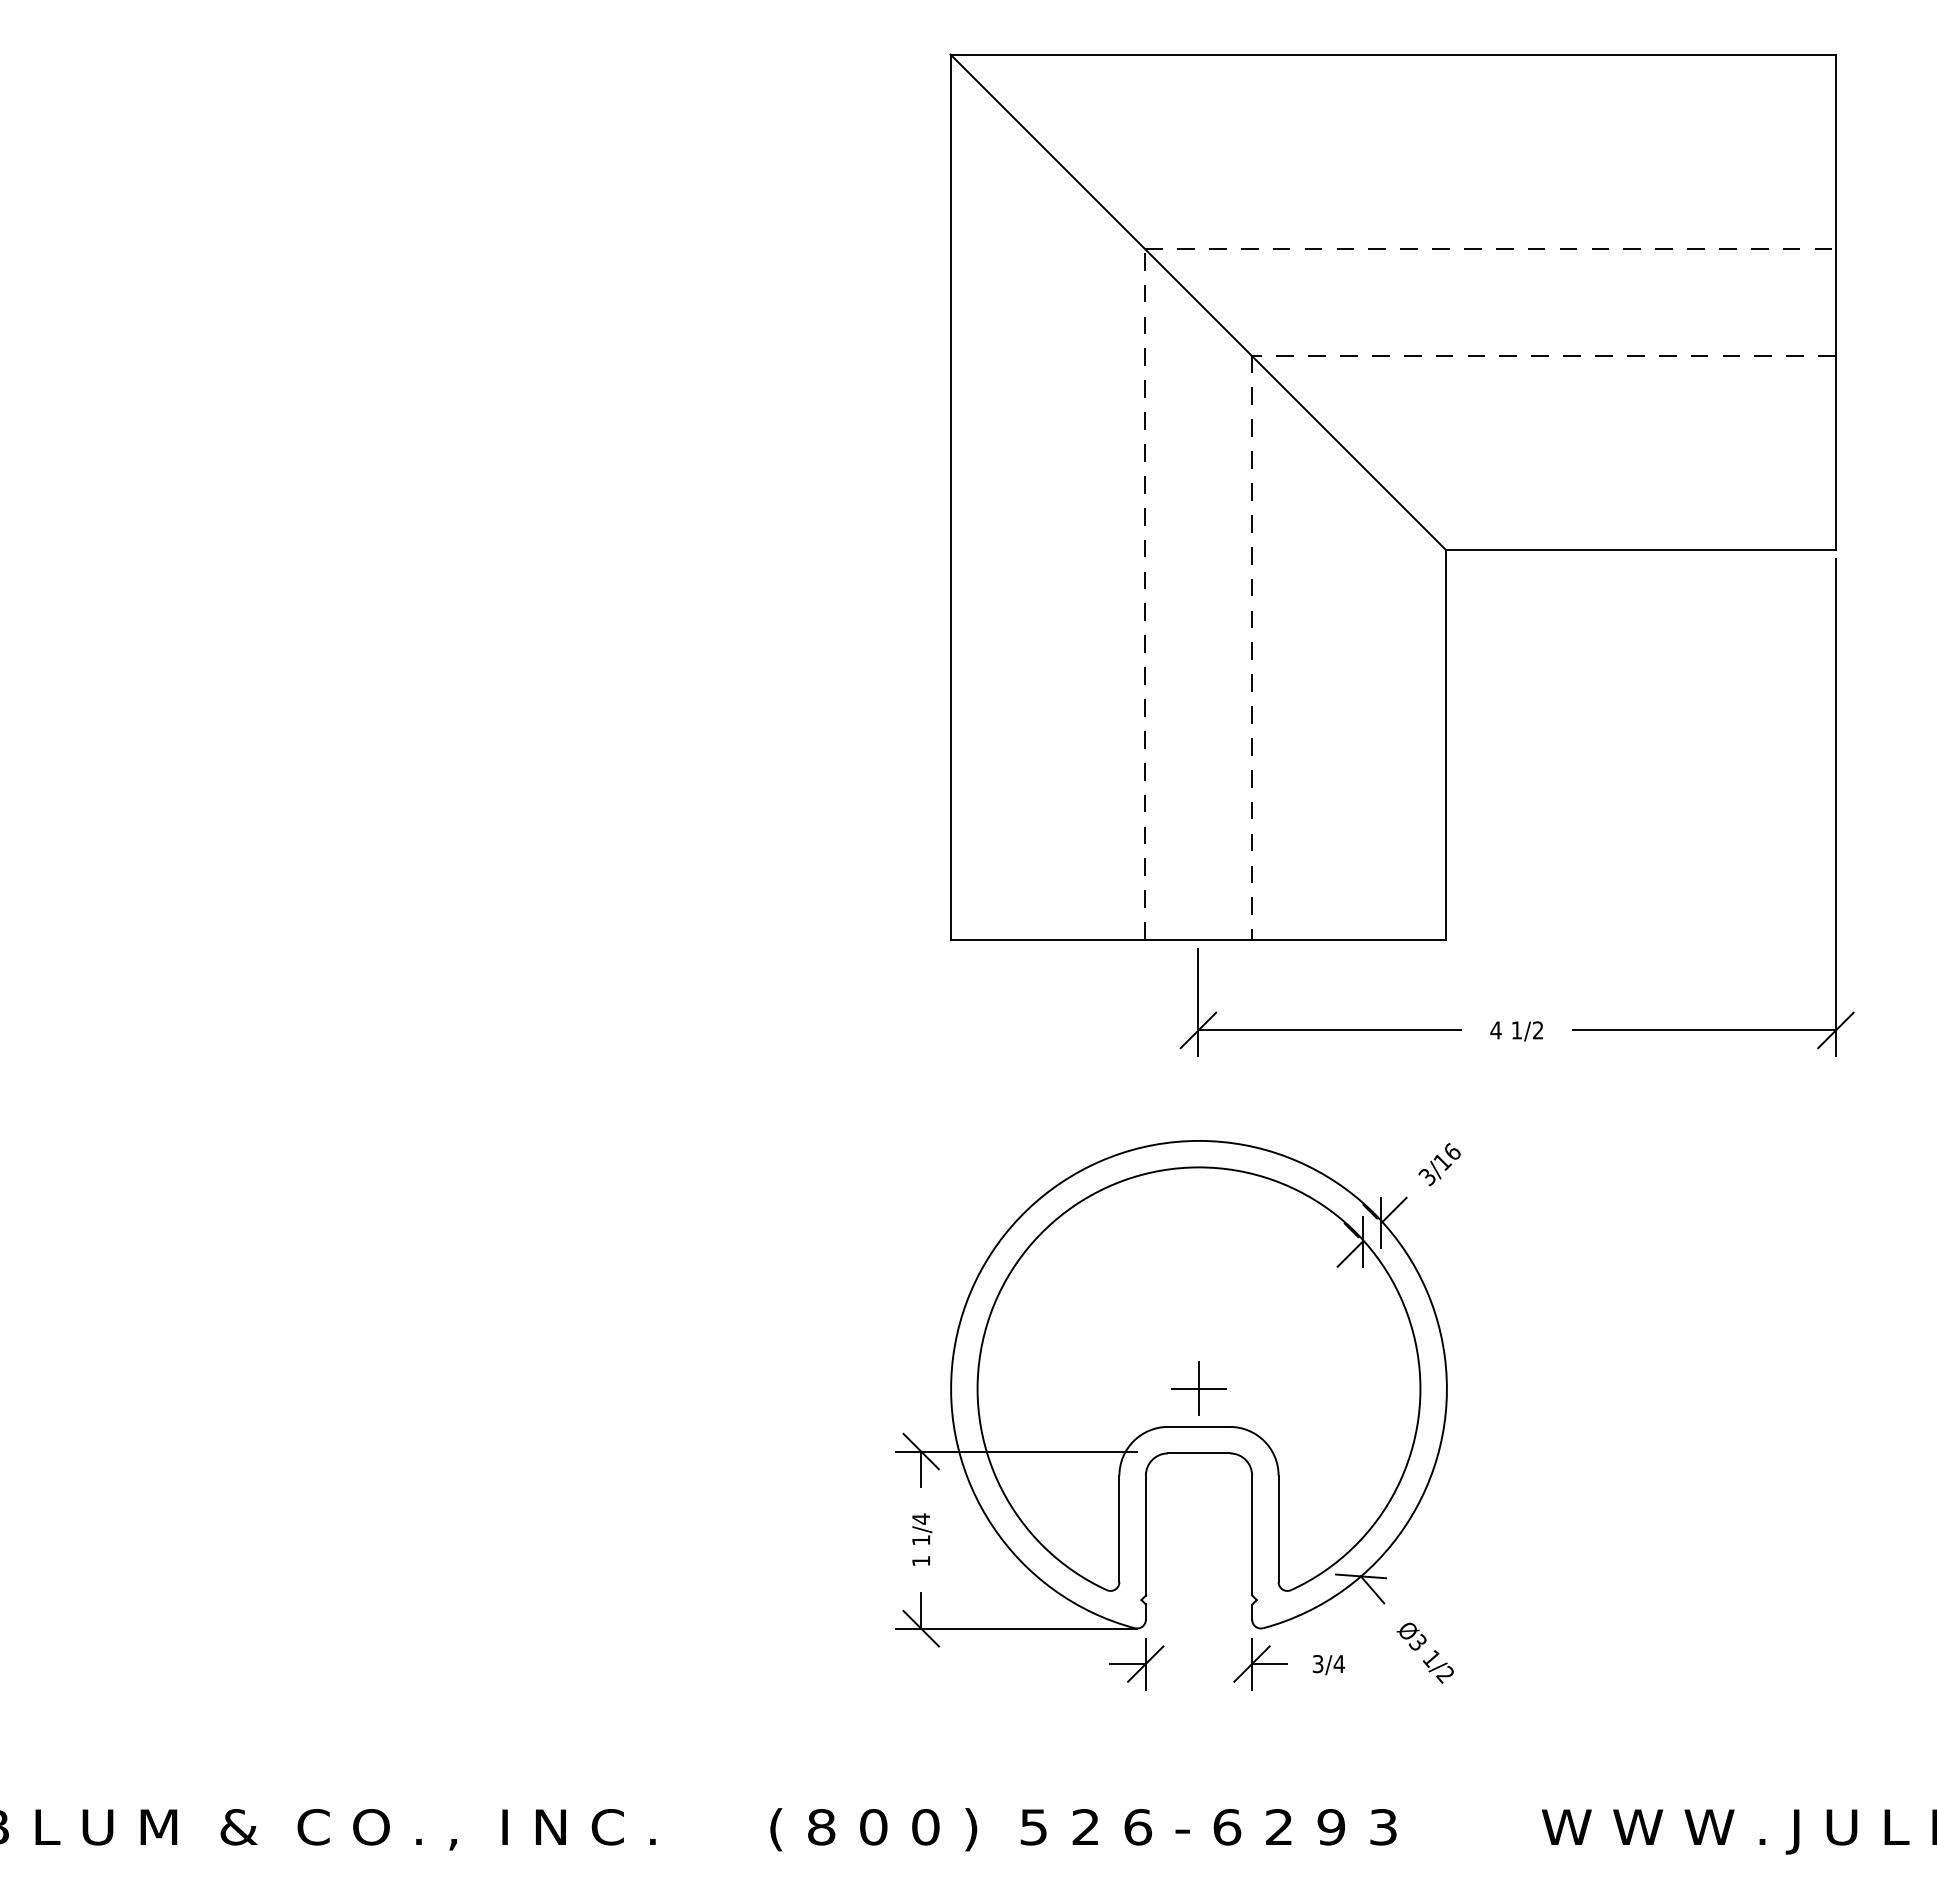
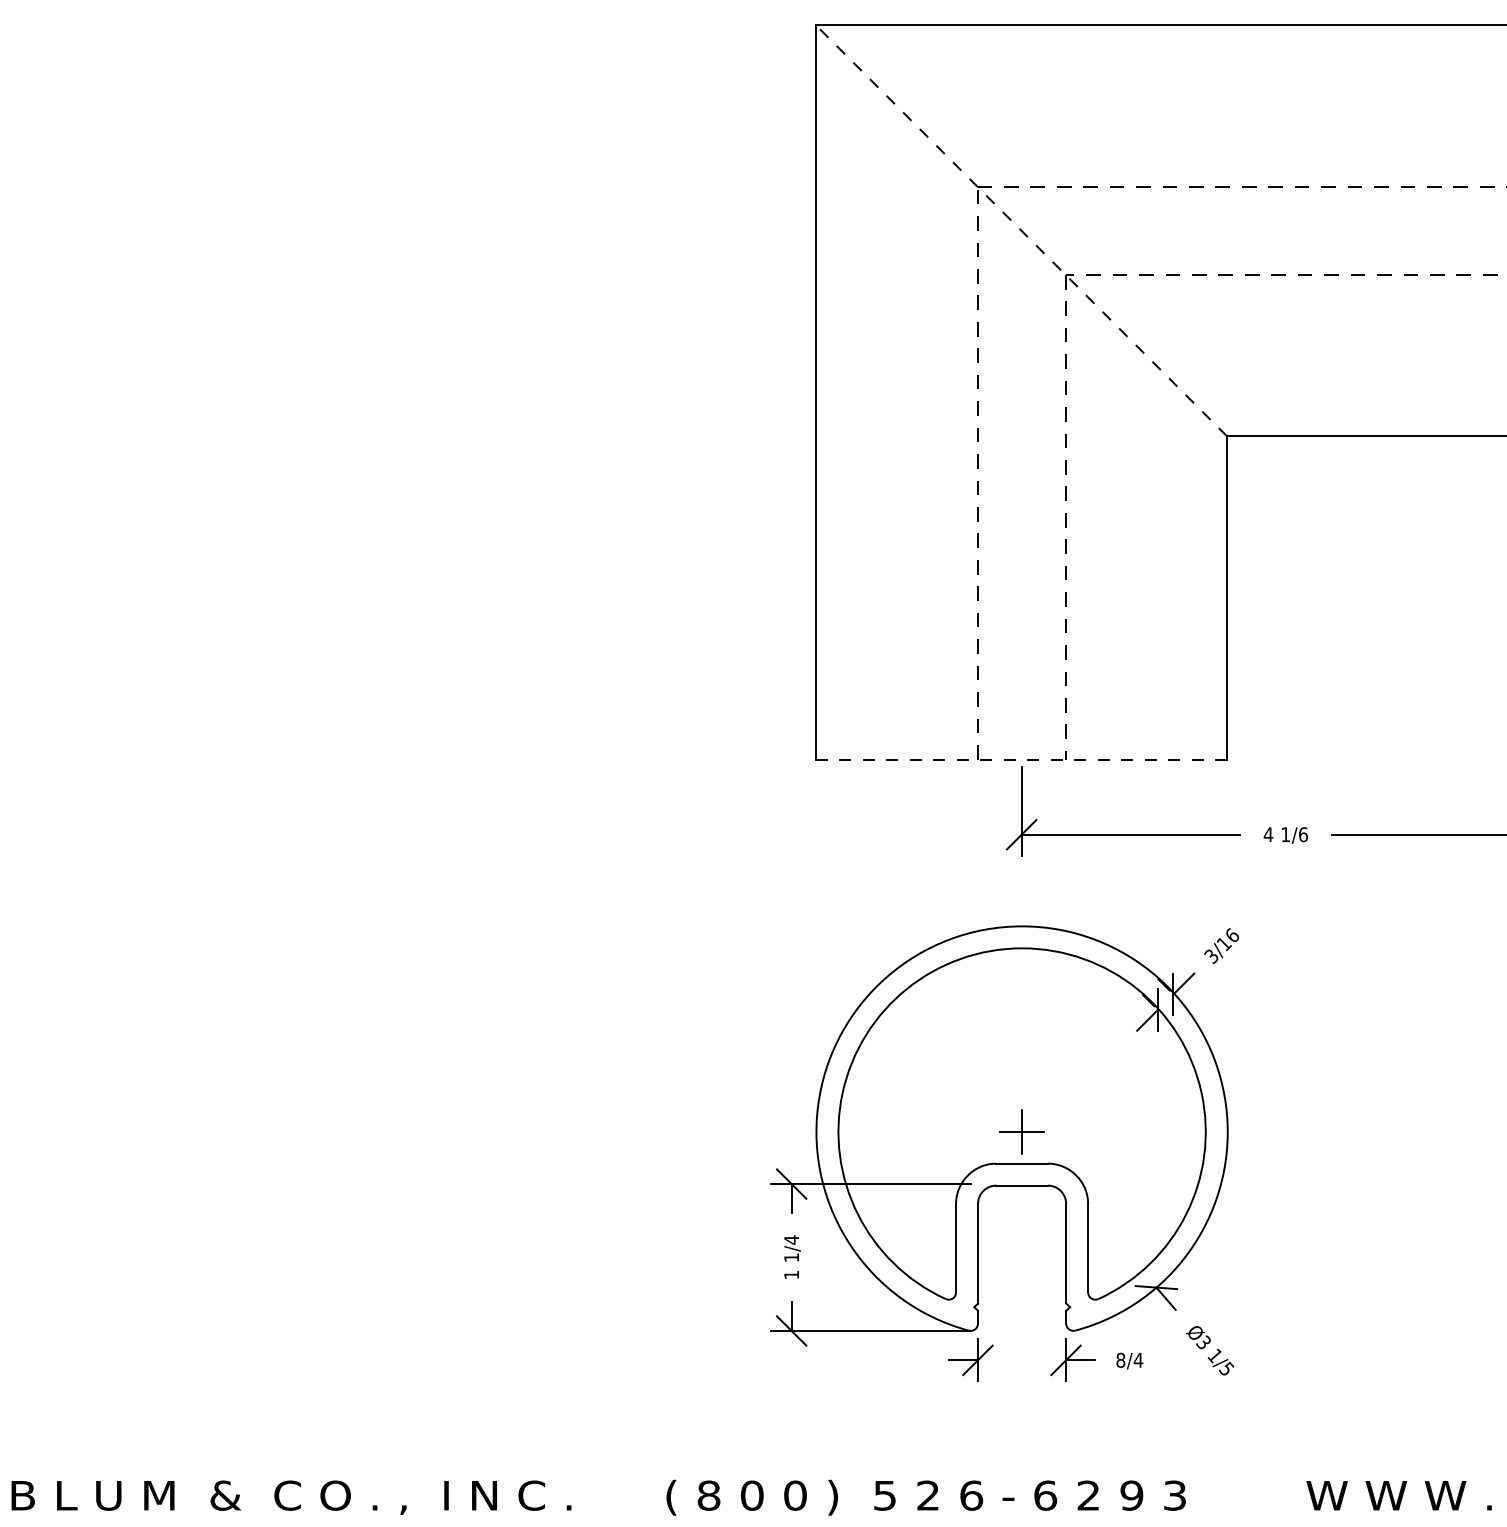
line: (1198, 302) -> (1021, 230), solid -> dashed
line: (1198, 939) -> (1021, 759), solid -> dashed
text: (1537, 1030) -> (1302, 834), 1/2 -> 1/6
text: (1317, 1664) -> (1120, 1360), 3/4 -> 8/4
text: (1445, 1674) -> (1226, 1368), 1/2 -> 1/5

